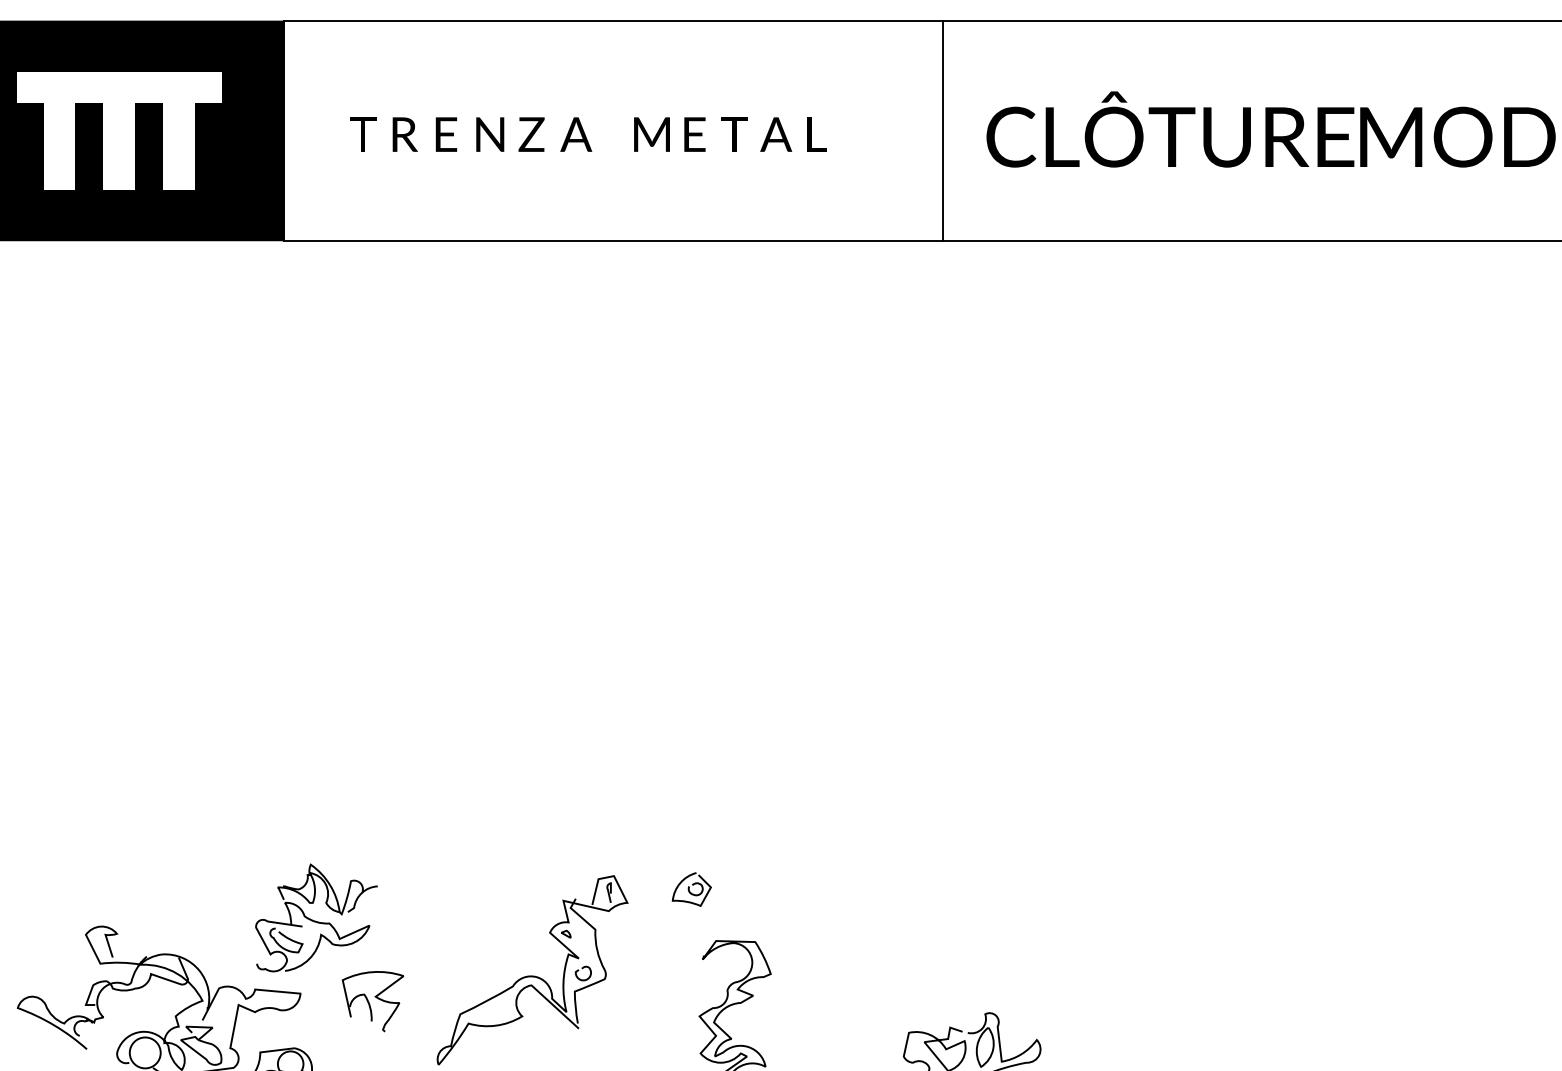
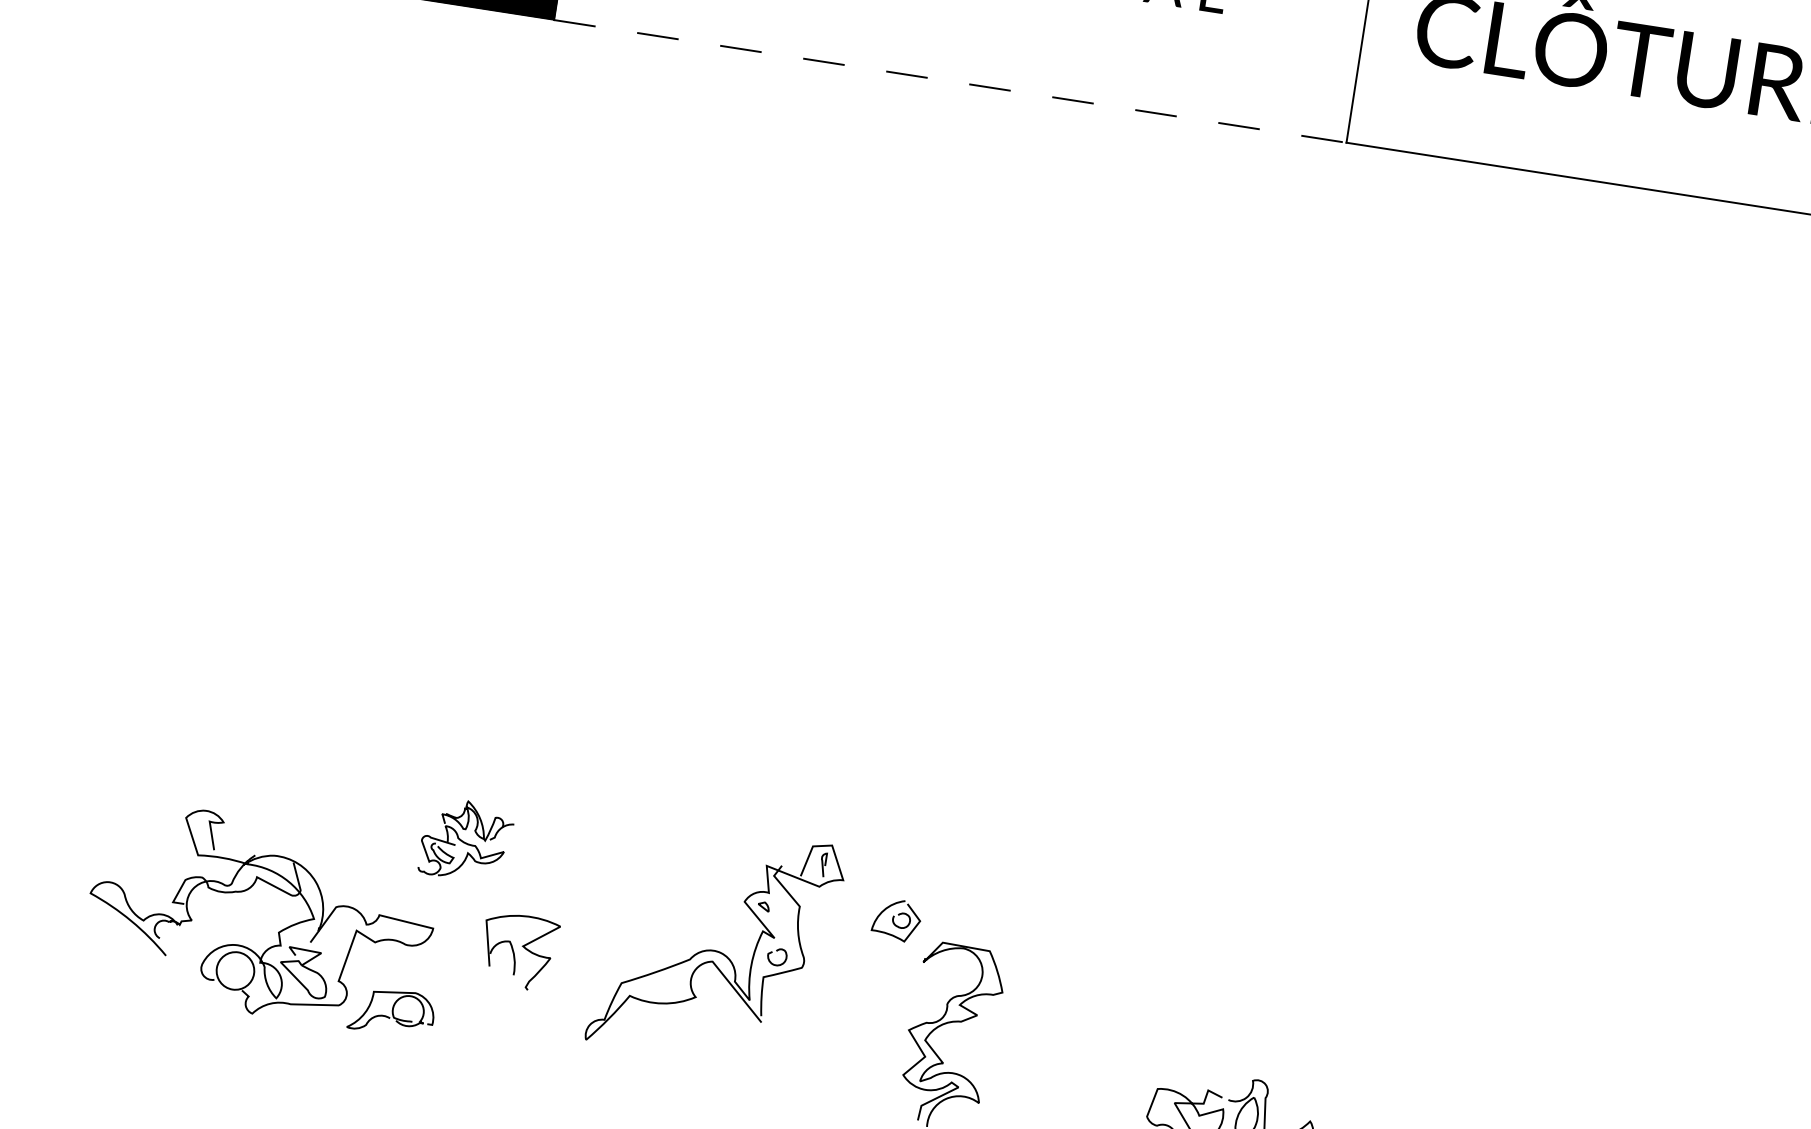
line: (614, 240) -> (951, 81), solid -> dashed
part: (691, 889) -> (896, 920), moved
part: (316, 917) -> (466, 839), size x0.6

